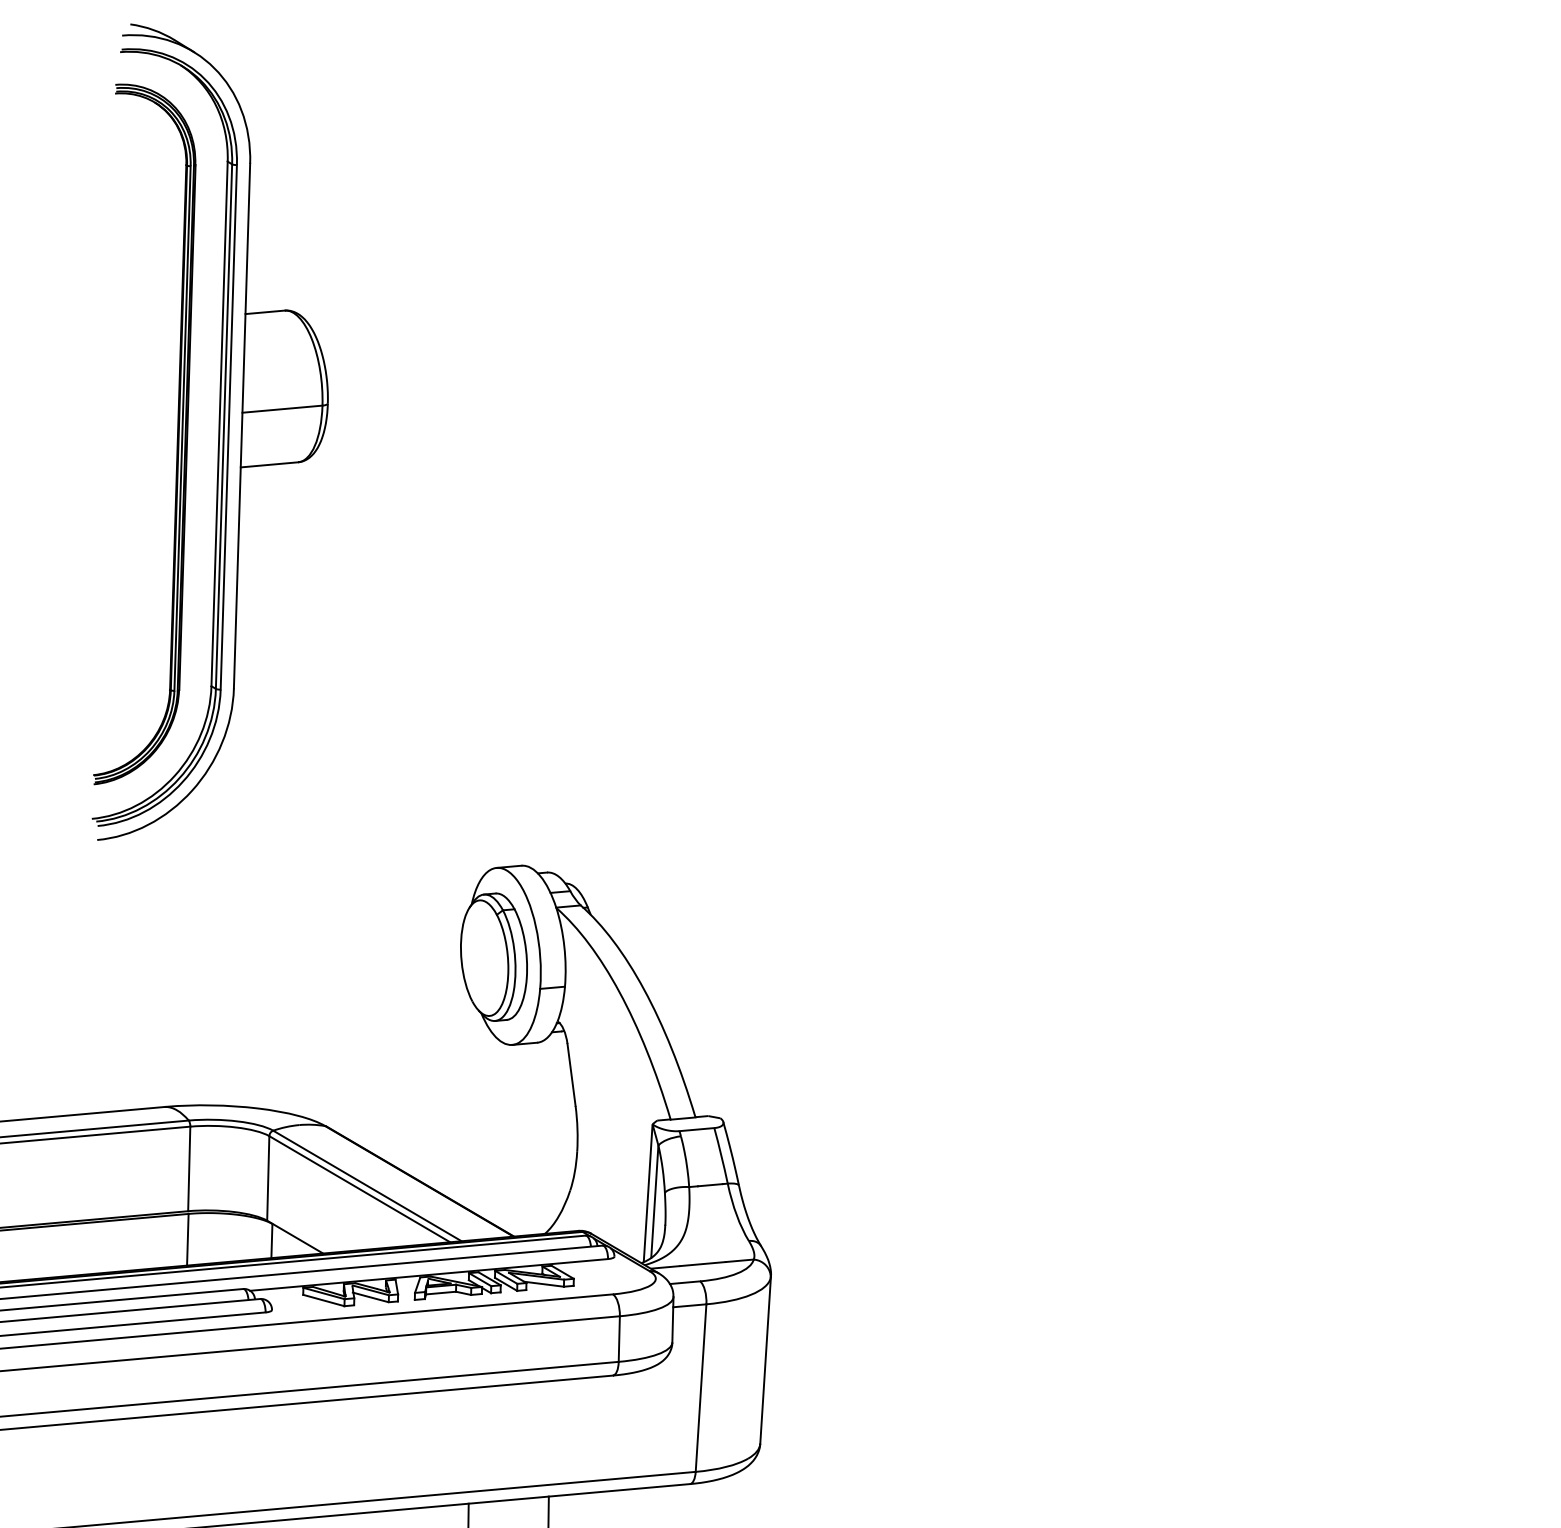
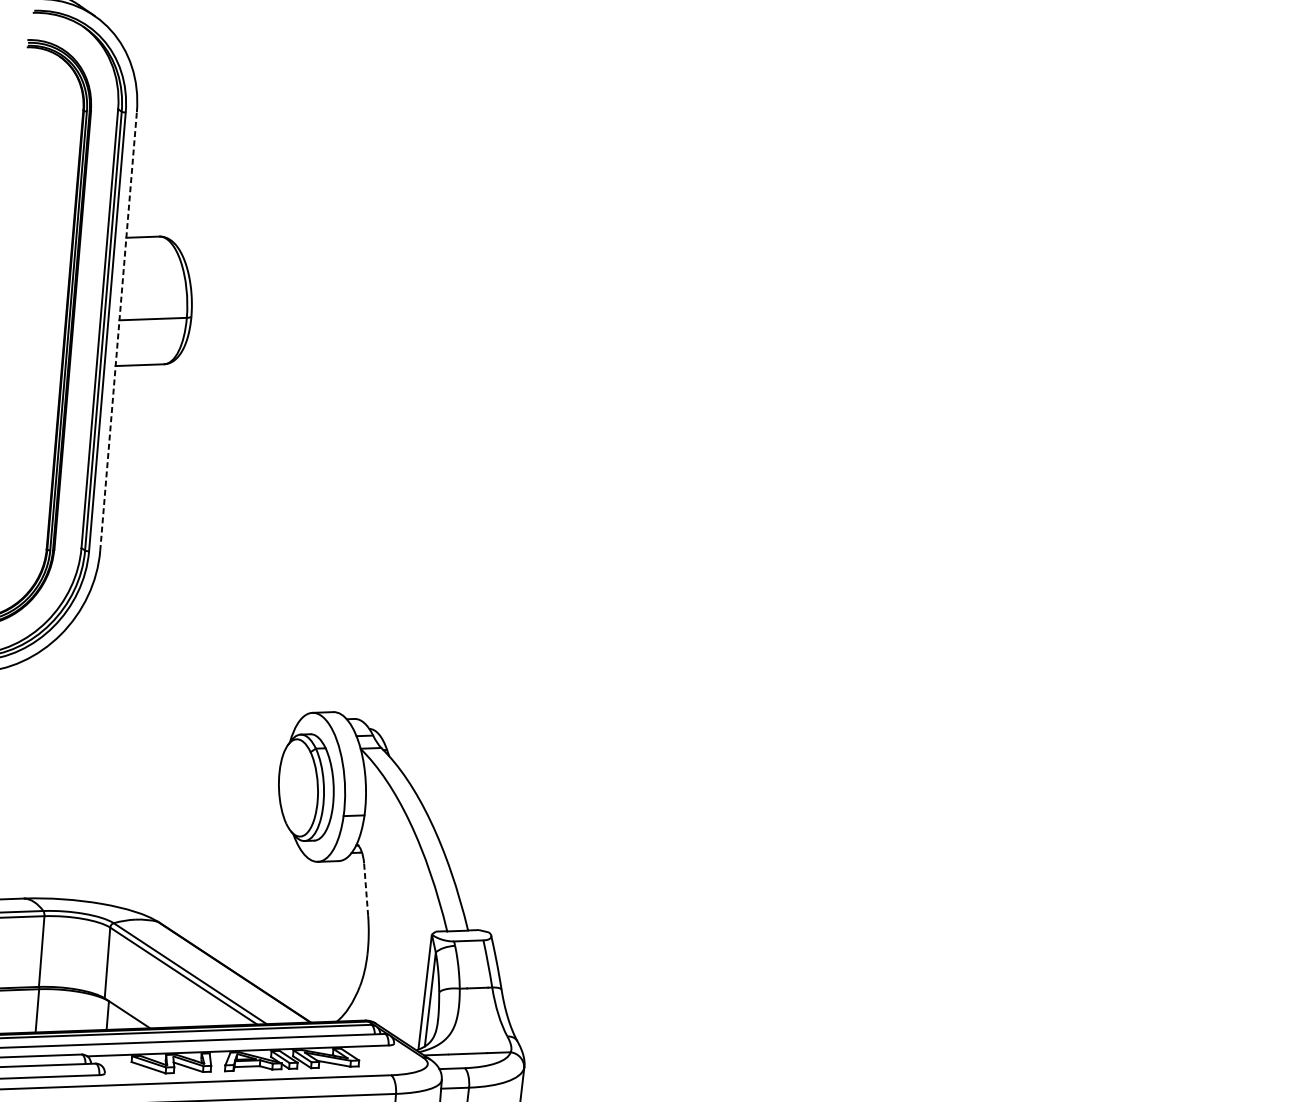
line: (242, 425) -> (118, 331), solid -> dashed
line: (571, 1074) -> (366, 889), solid -> dashed

